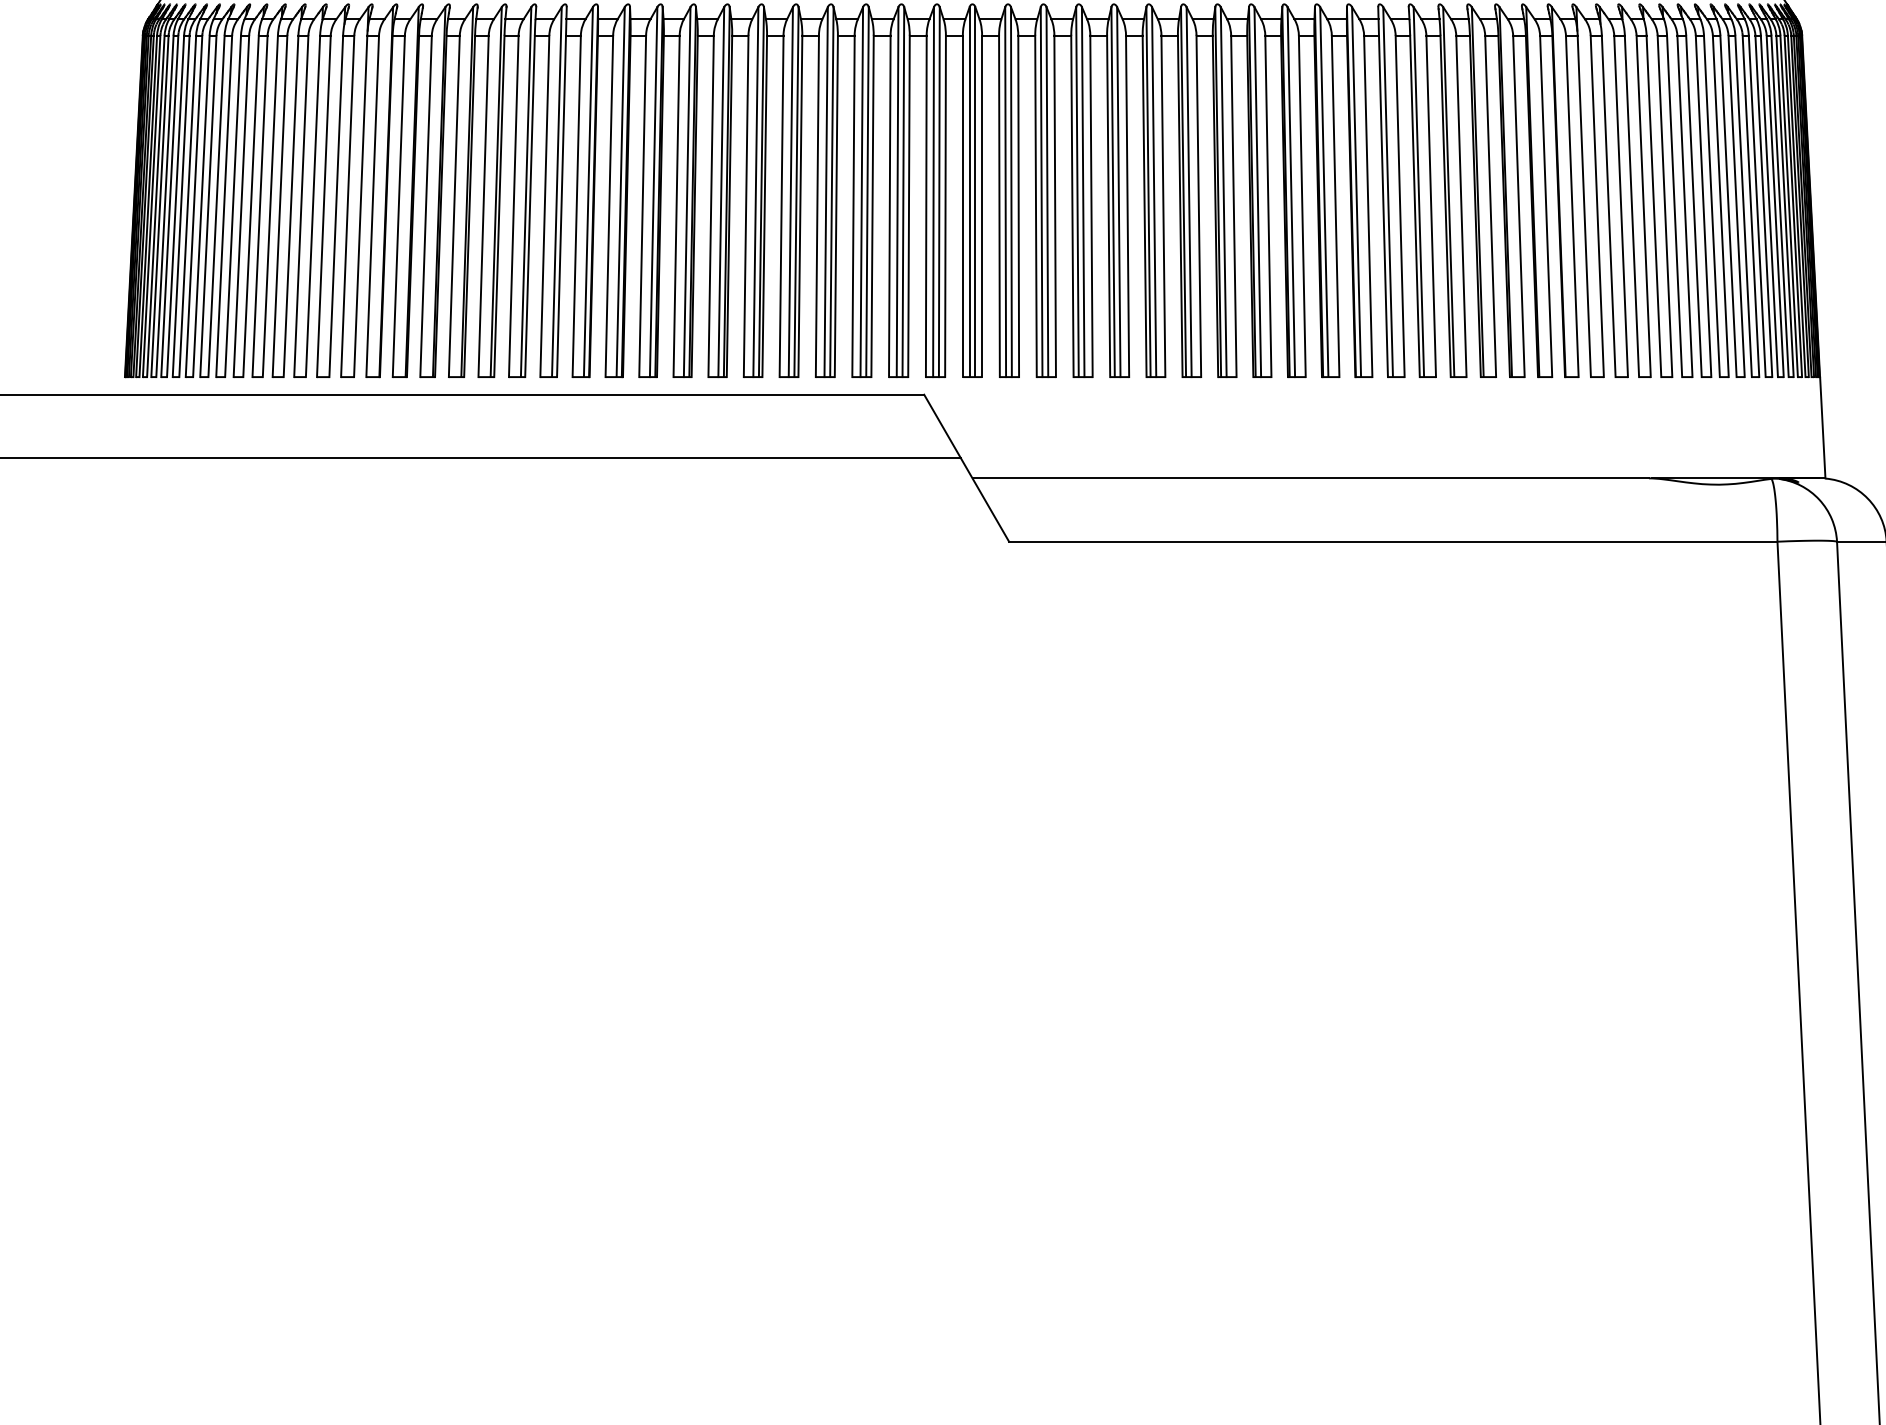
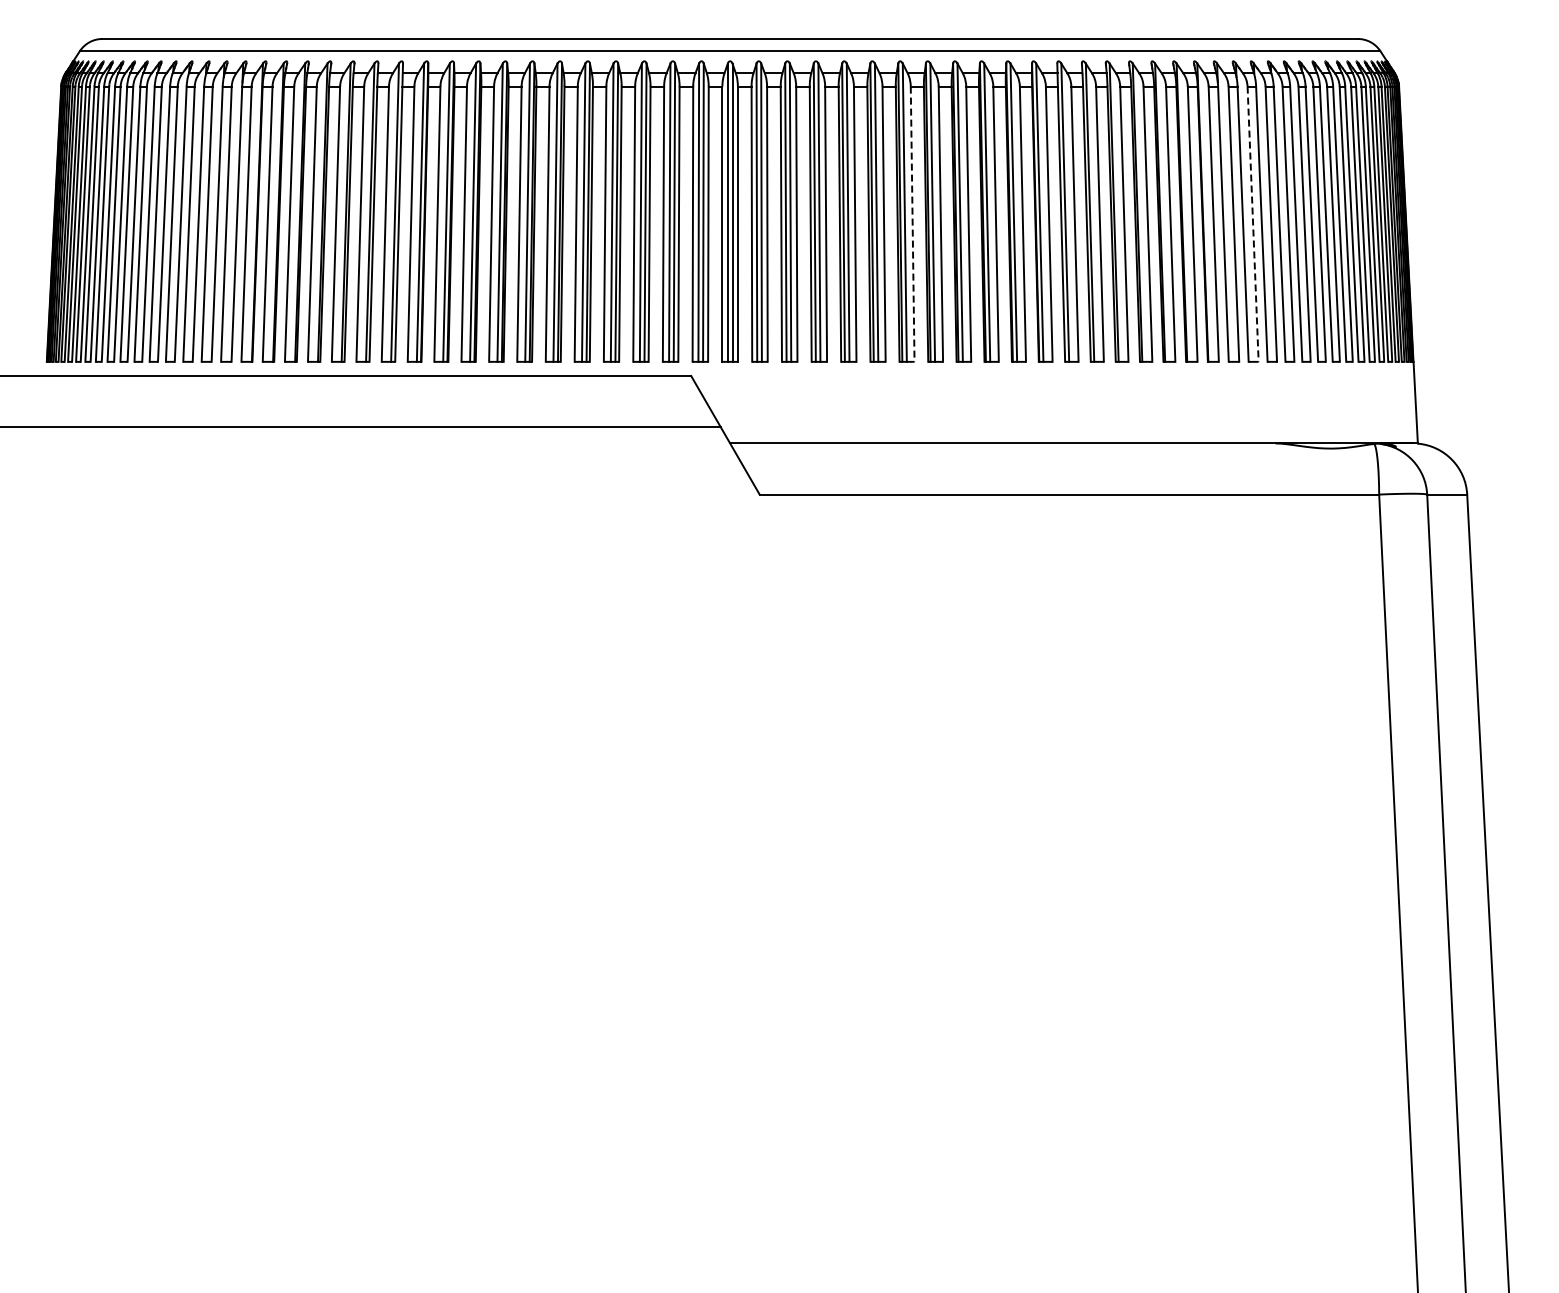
line: (1198, 206) -> (912, 224), solid -> dashed
line: (1621, 206) -> (1253, 224), solid -> dashed

